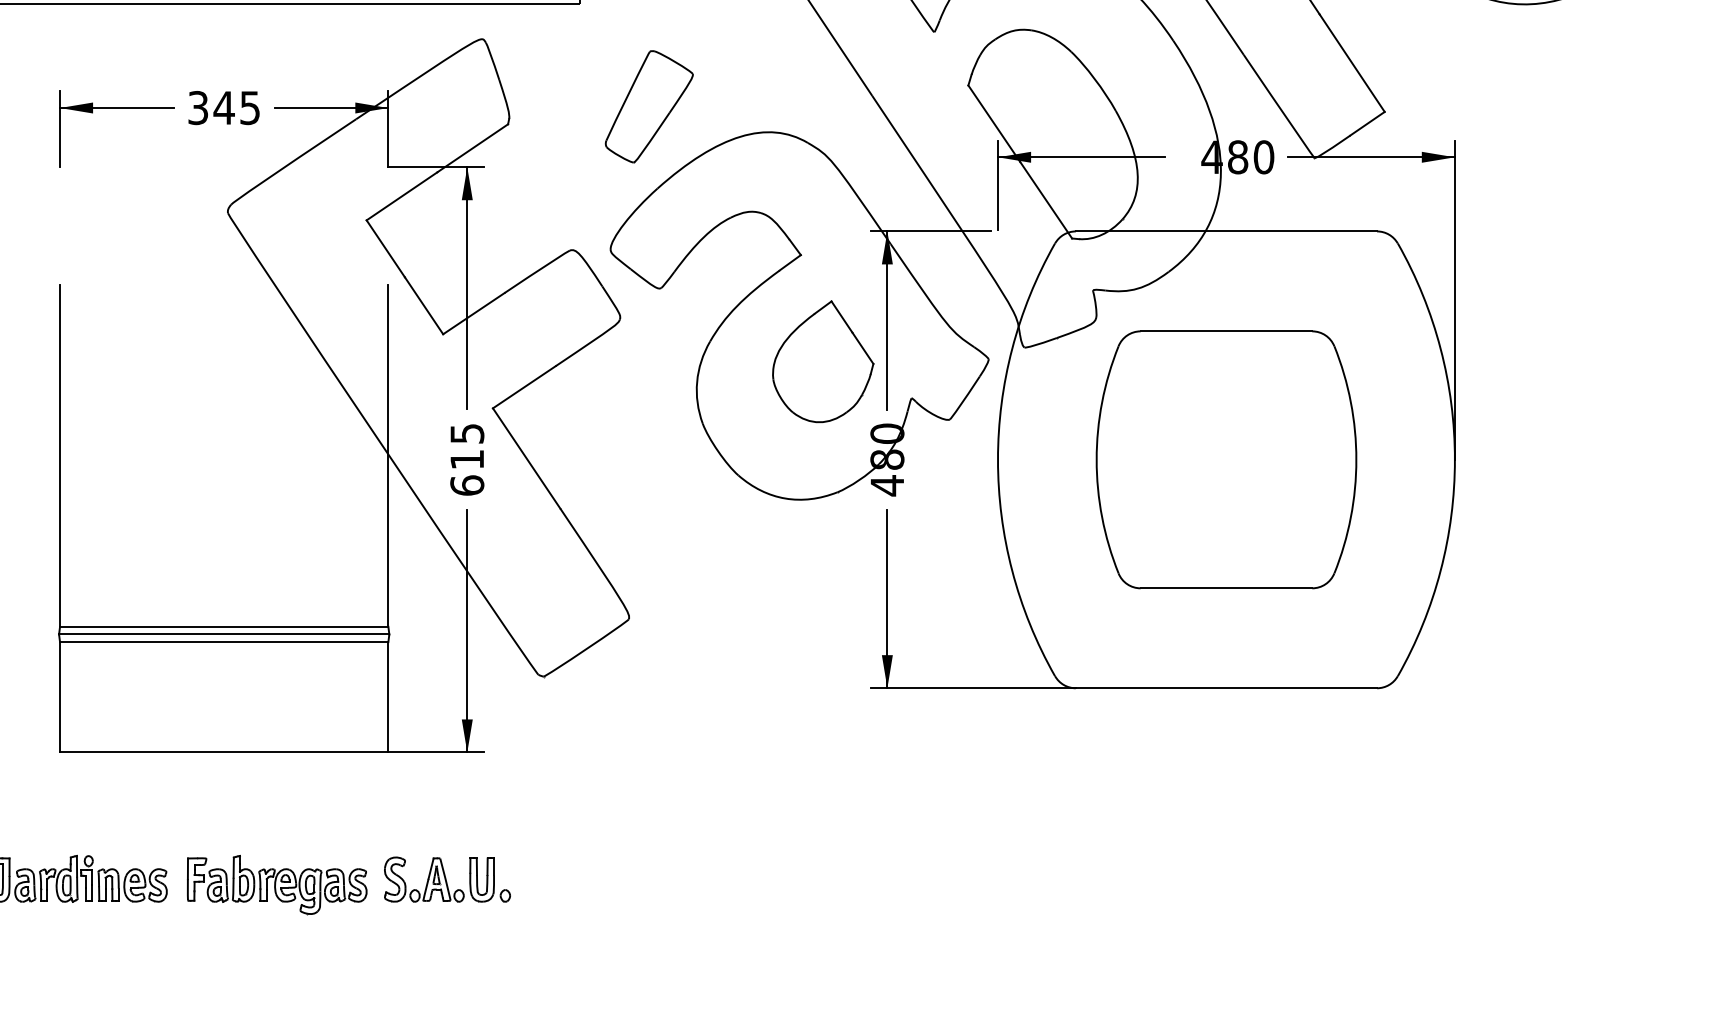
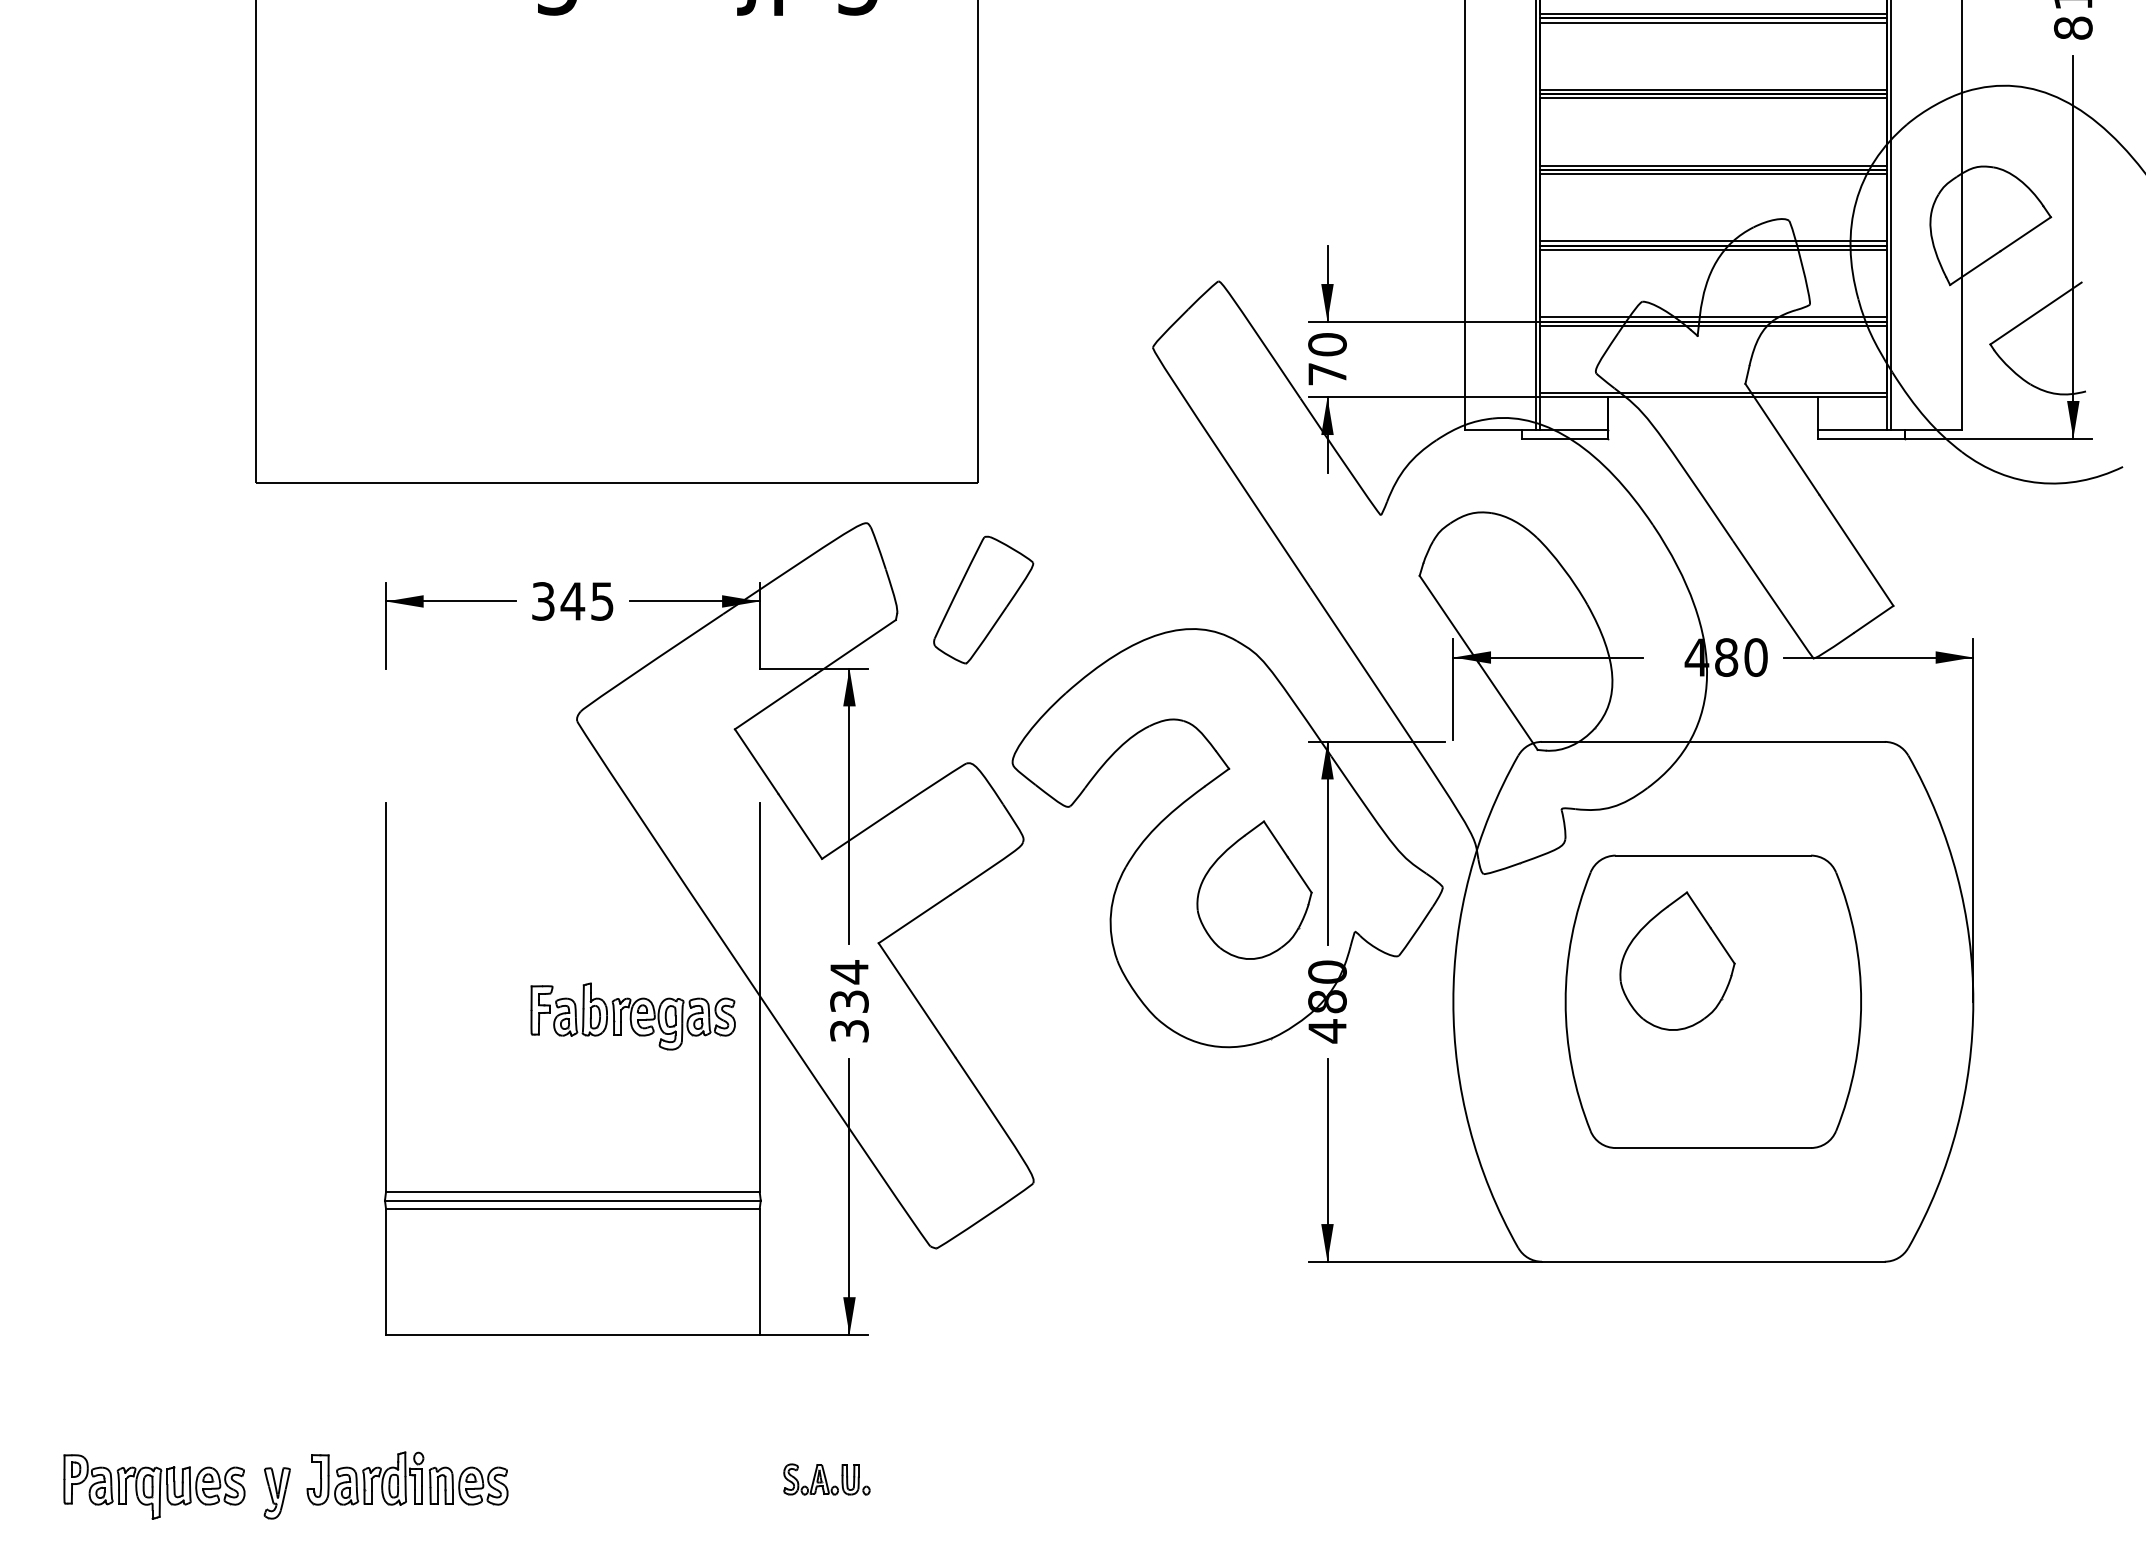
part: (649, 106) -> (983, 599), moved
part: (1194, 423) -> (1677, 960), added
text: (467, 459) -> (849, 1001), 615 -> 334
part: (447, 879) -> (826, 1479), size x0.6
part: (276, 884) -> (632, 1016), moved

